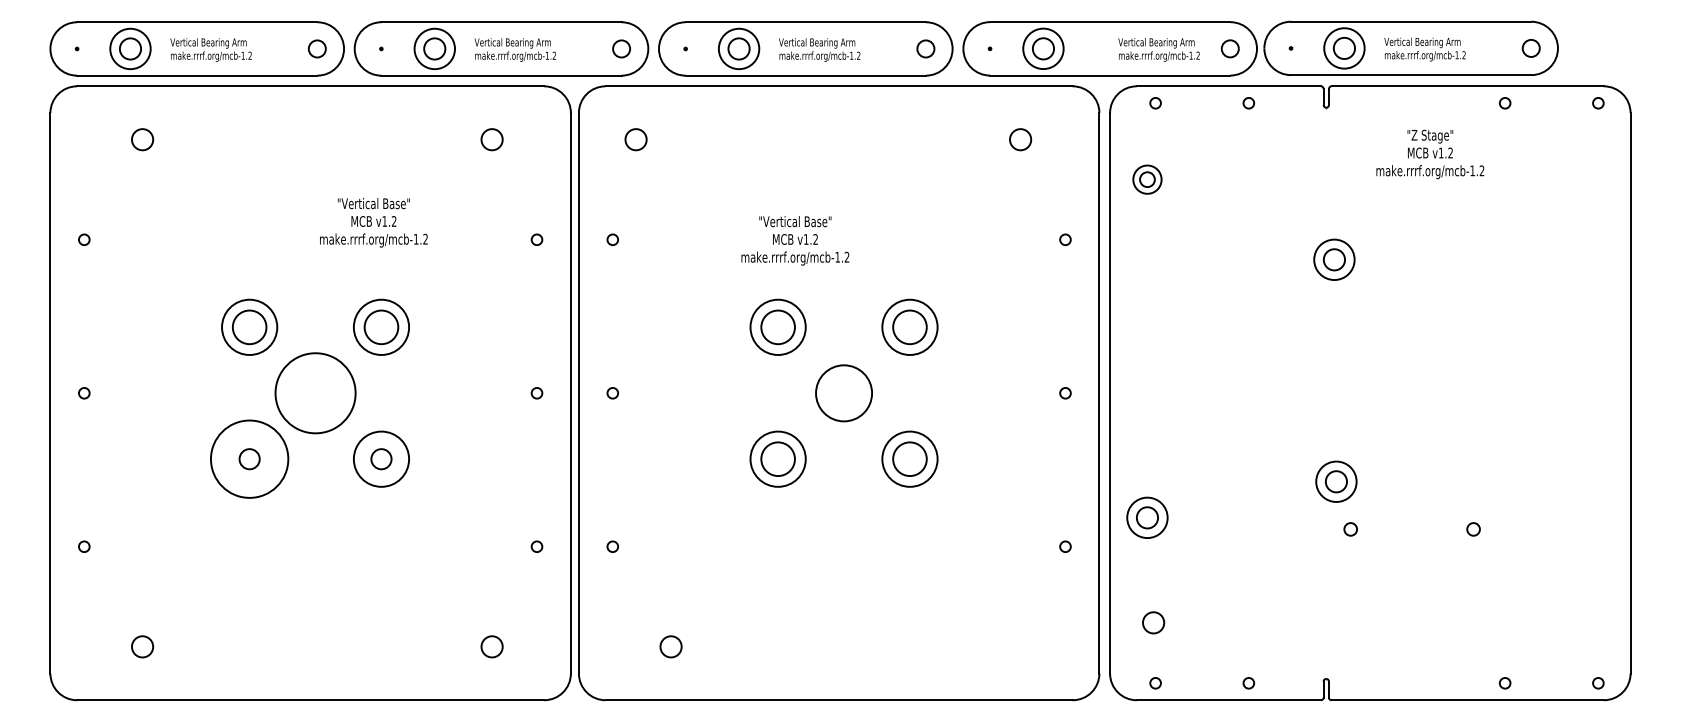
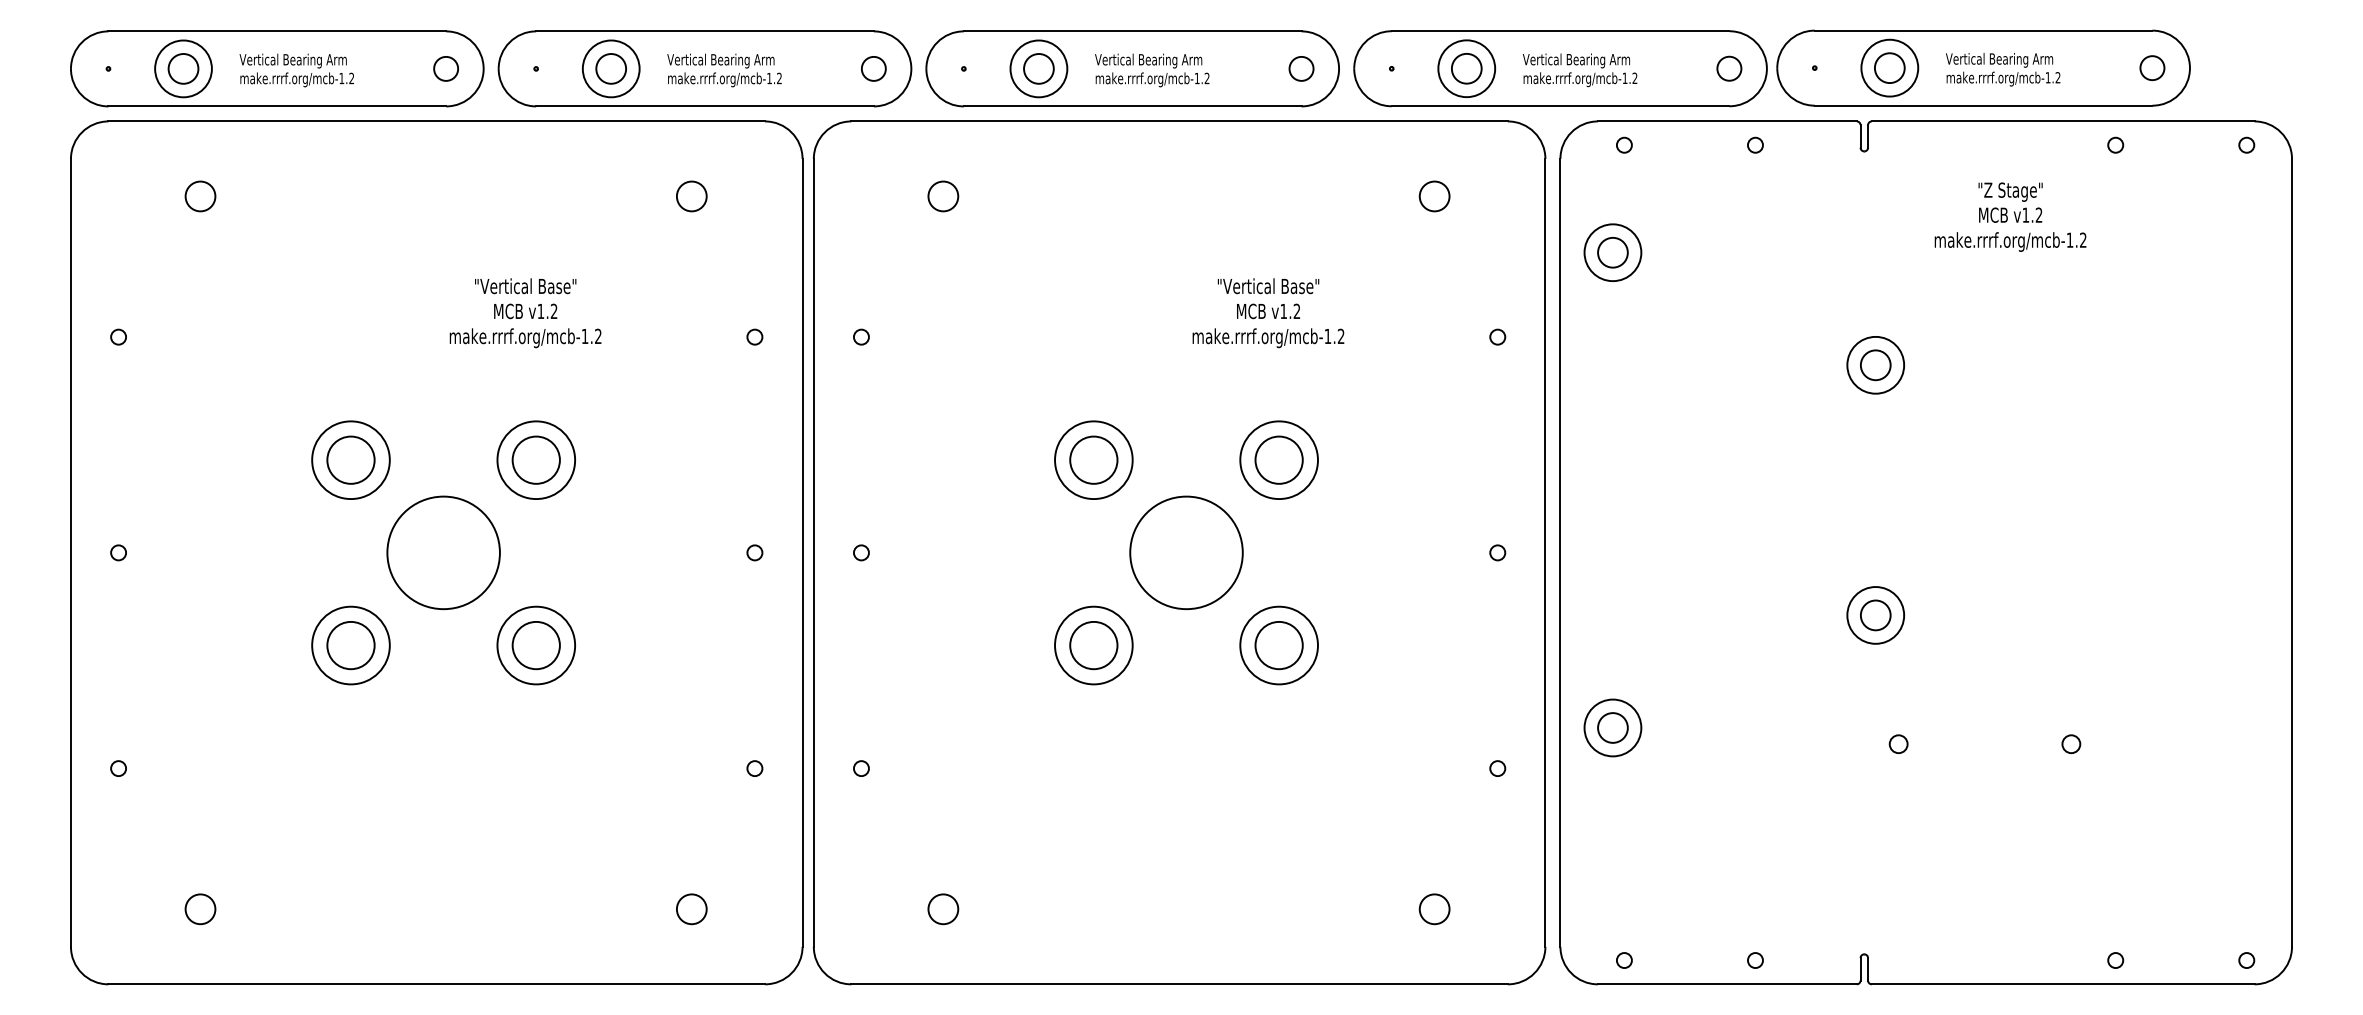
text: (1158, 49) -> (1579, 69), moved
circle: (635, 139) -> (942, 196), moved
part: (1147, 179) -> (1613, 252), size x1.43
text: (795, 240) -> (1268, 312), moved
circle: (843, 393) -> (1185, 553), size x1.43
circle: (249, 458) -> (350, 644), size x0.71
circle: (249, 459) -> (350, 645), size x1.67
circle: (381, 459) -> (536, 645), size x1.67
part: (1336, 481) -> (1875, 615), moved
circle: (1153, 622) -> (1434, 908), moved

